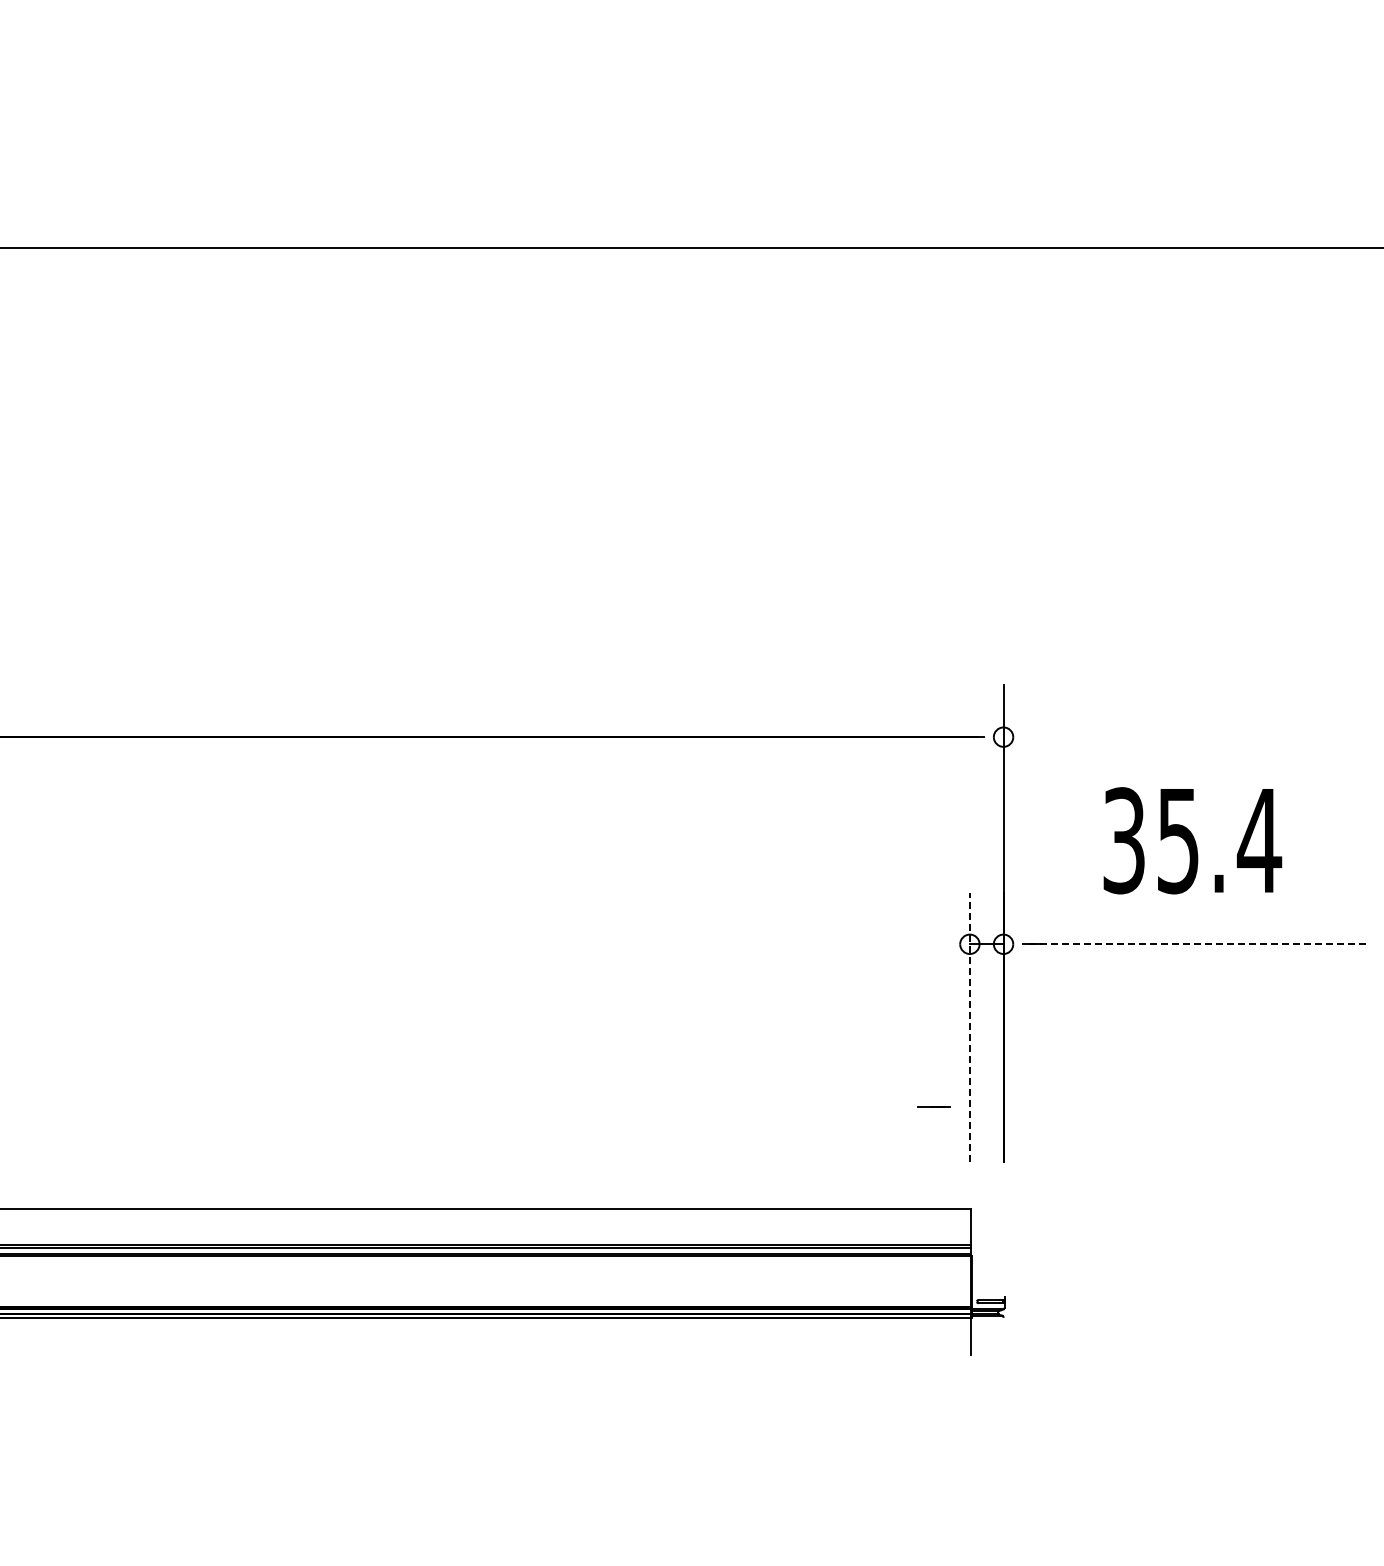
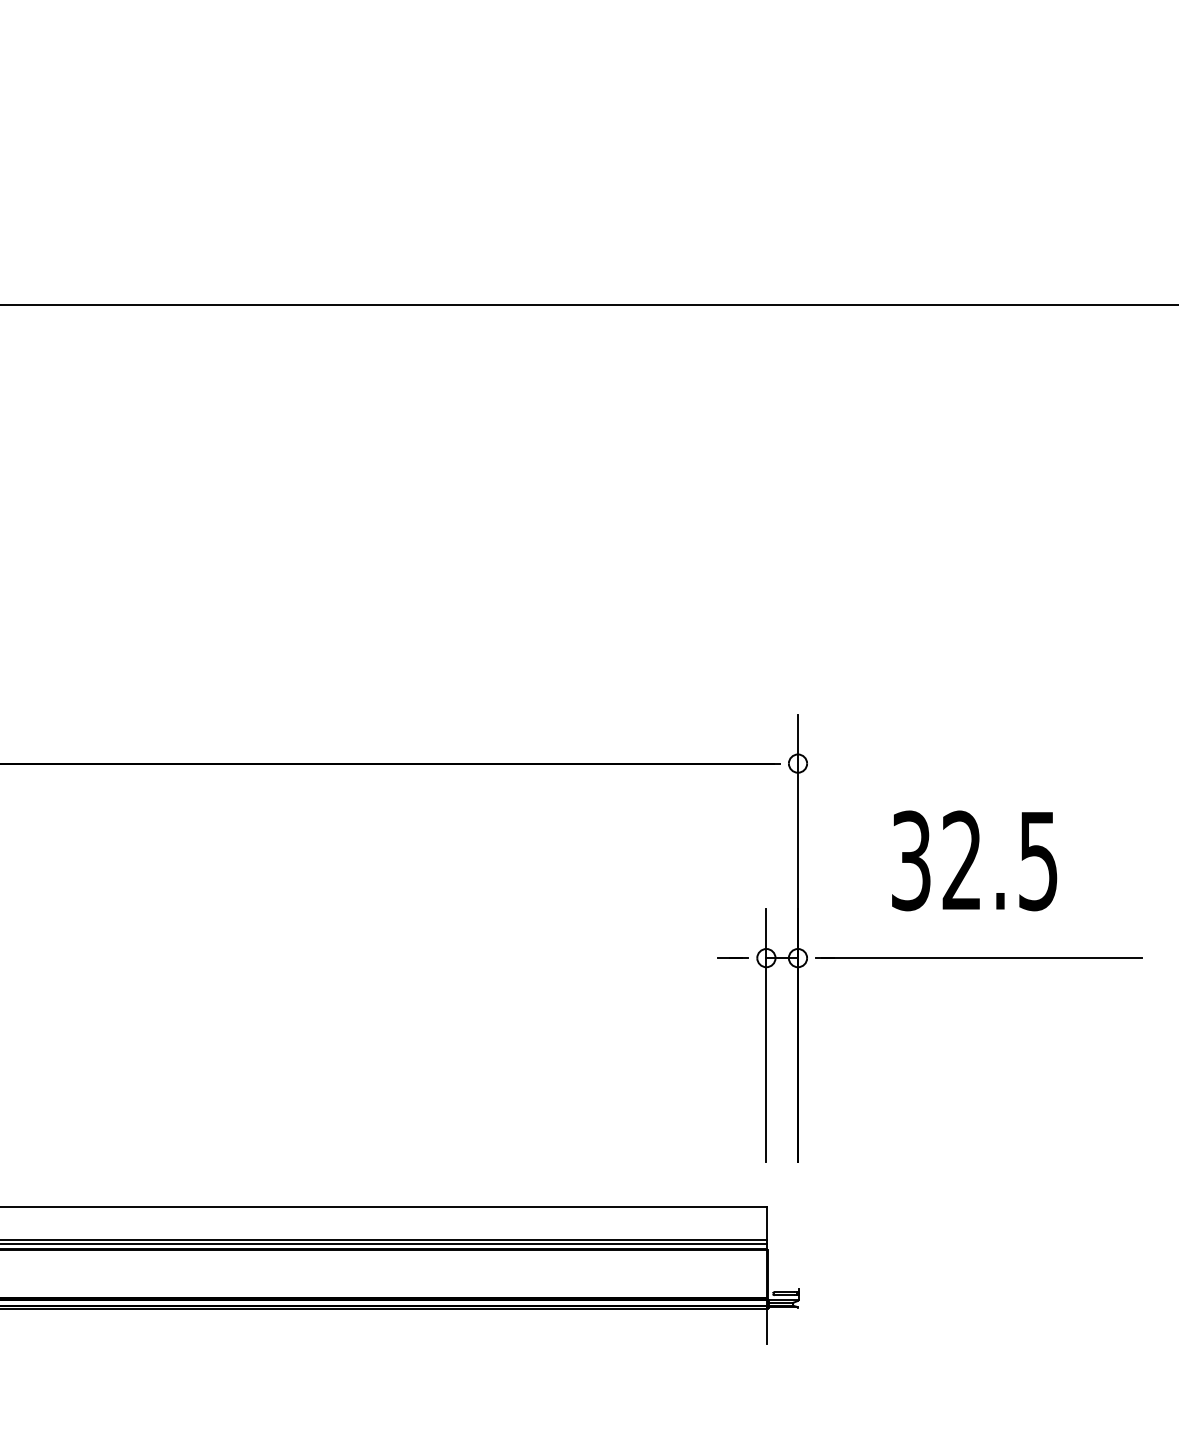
text: (1219, 840) -> (1000, 860), 35.4 -> 32.5
line: (1199, 944) -> (982, 958), dashed -> solid
line: (969, 1027) -> (766, 1036), dashed -> solid
line: (933, 1106) -> (732, 957), moved

